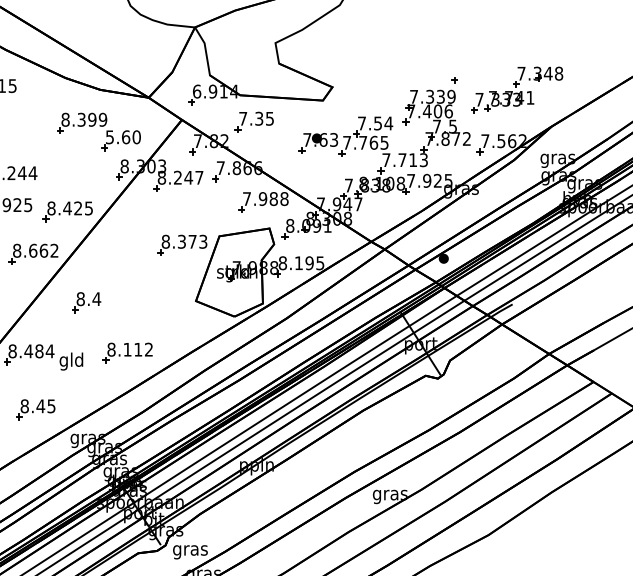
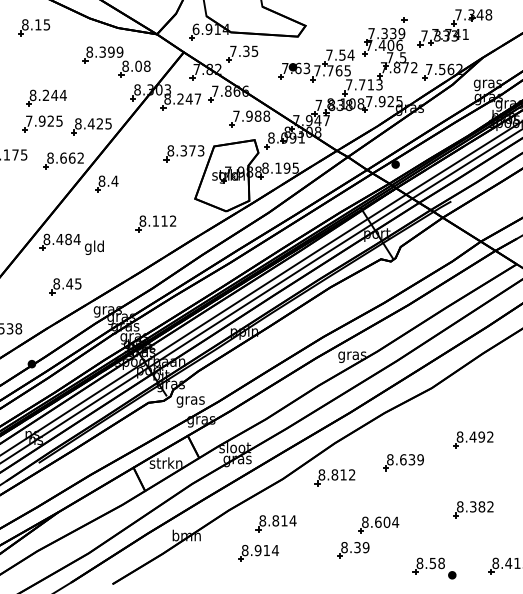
text: (123, 136) -> (136, 65), 5.60 -> 8.08
part: (86, 301) -> (106, 183), moved
part: (127, 352) -> (155, 223), moved

